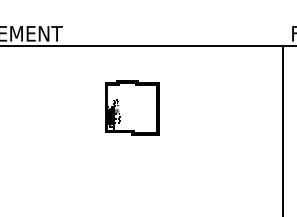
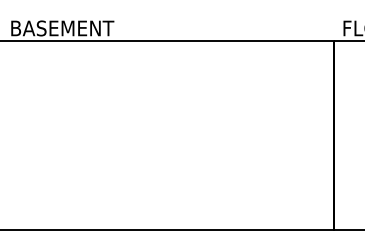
part: (132, 107) -> (183, 102), removed

